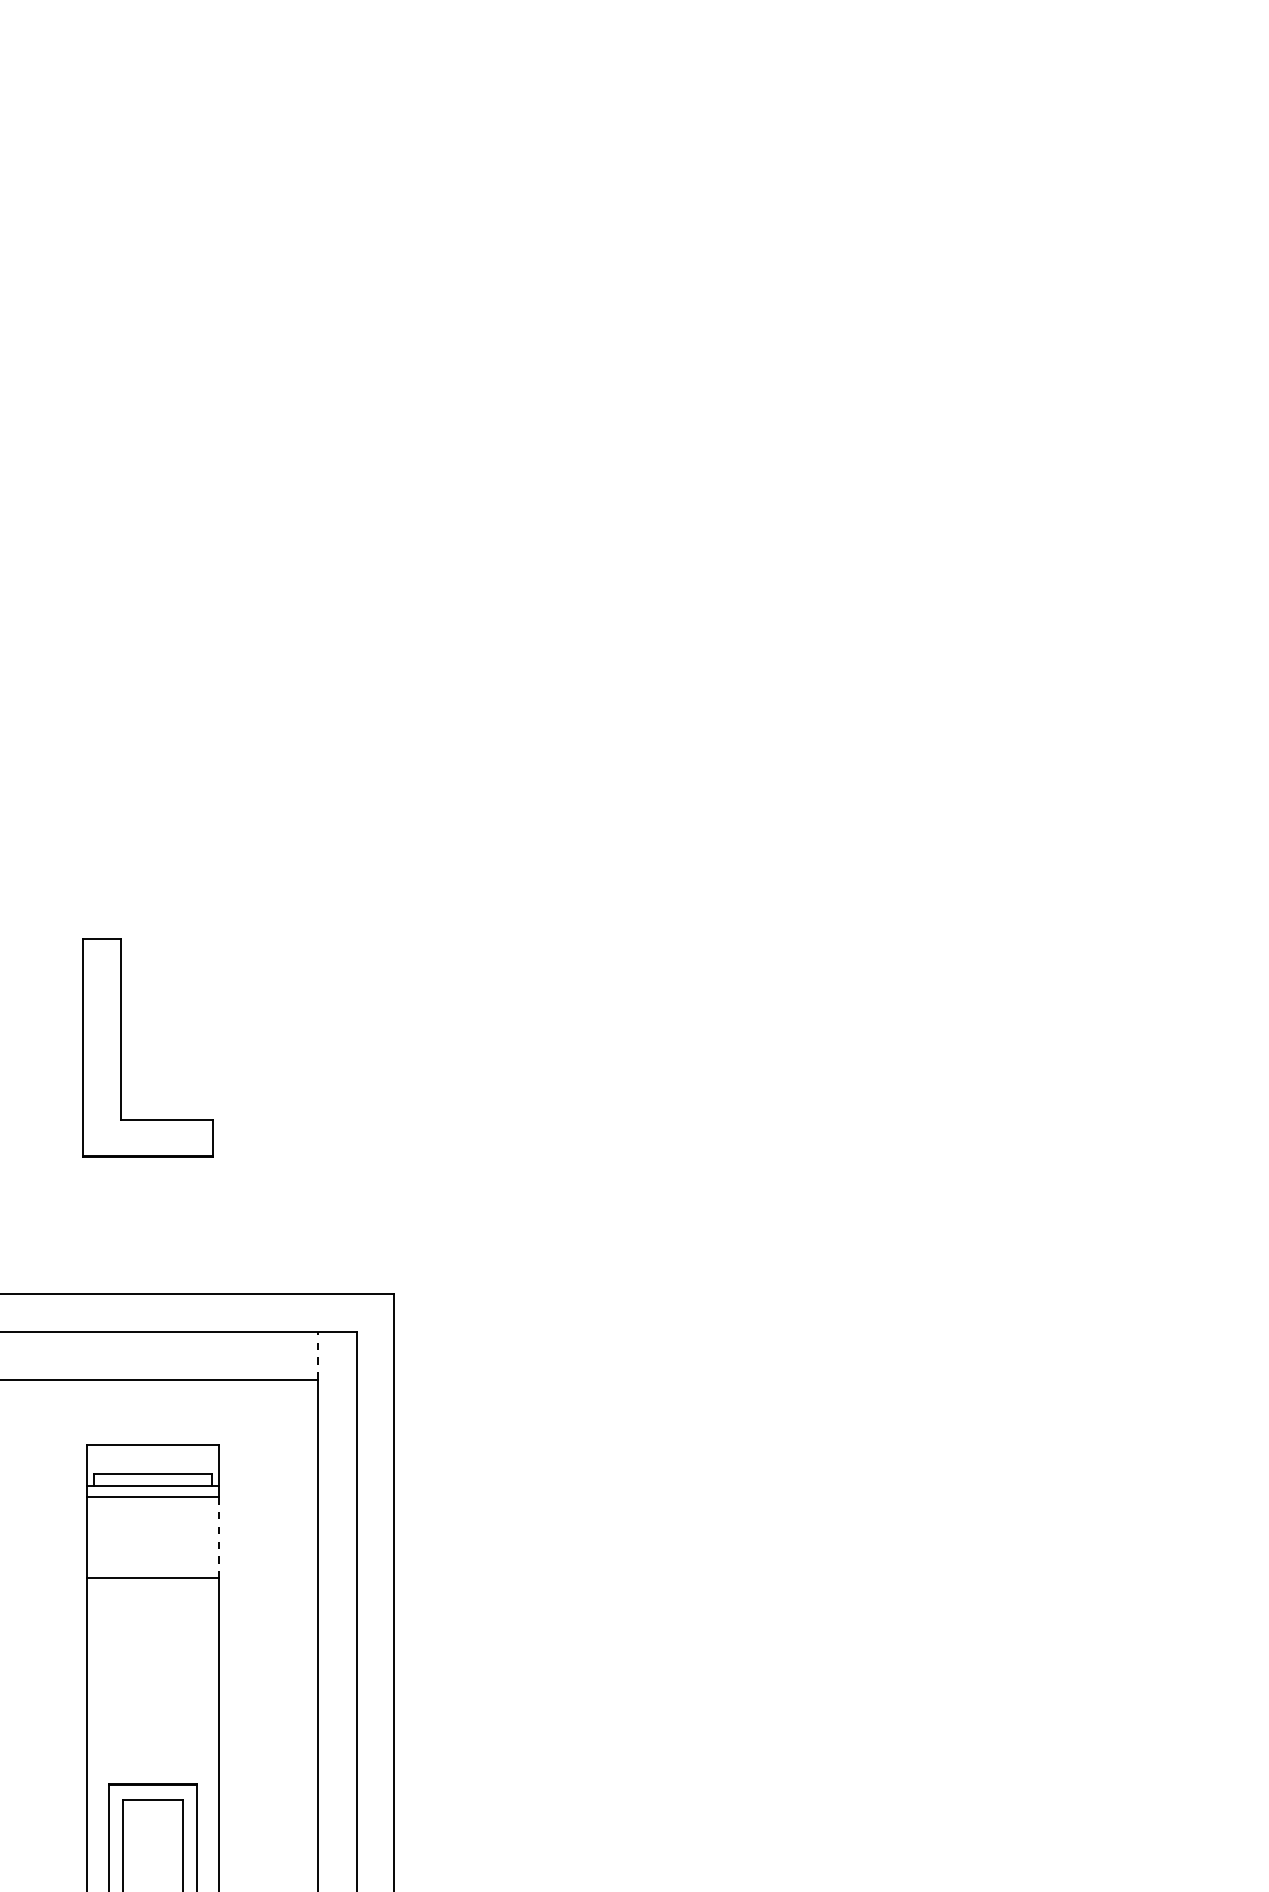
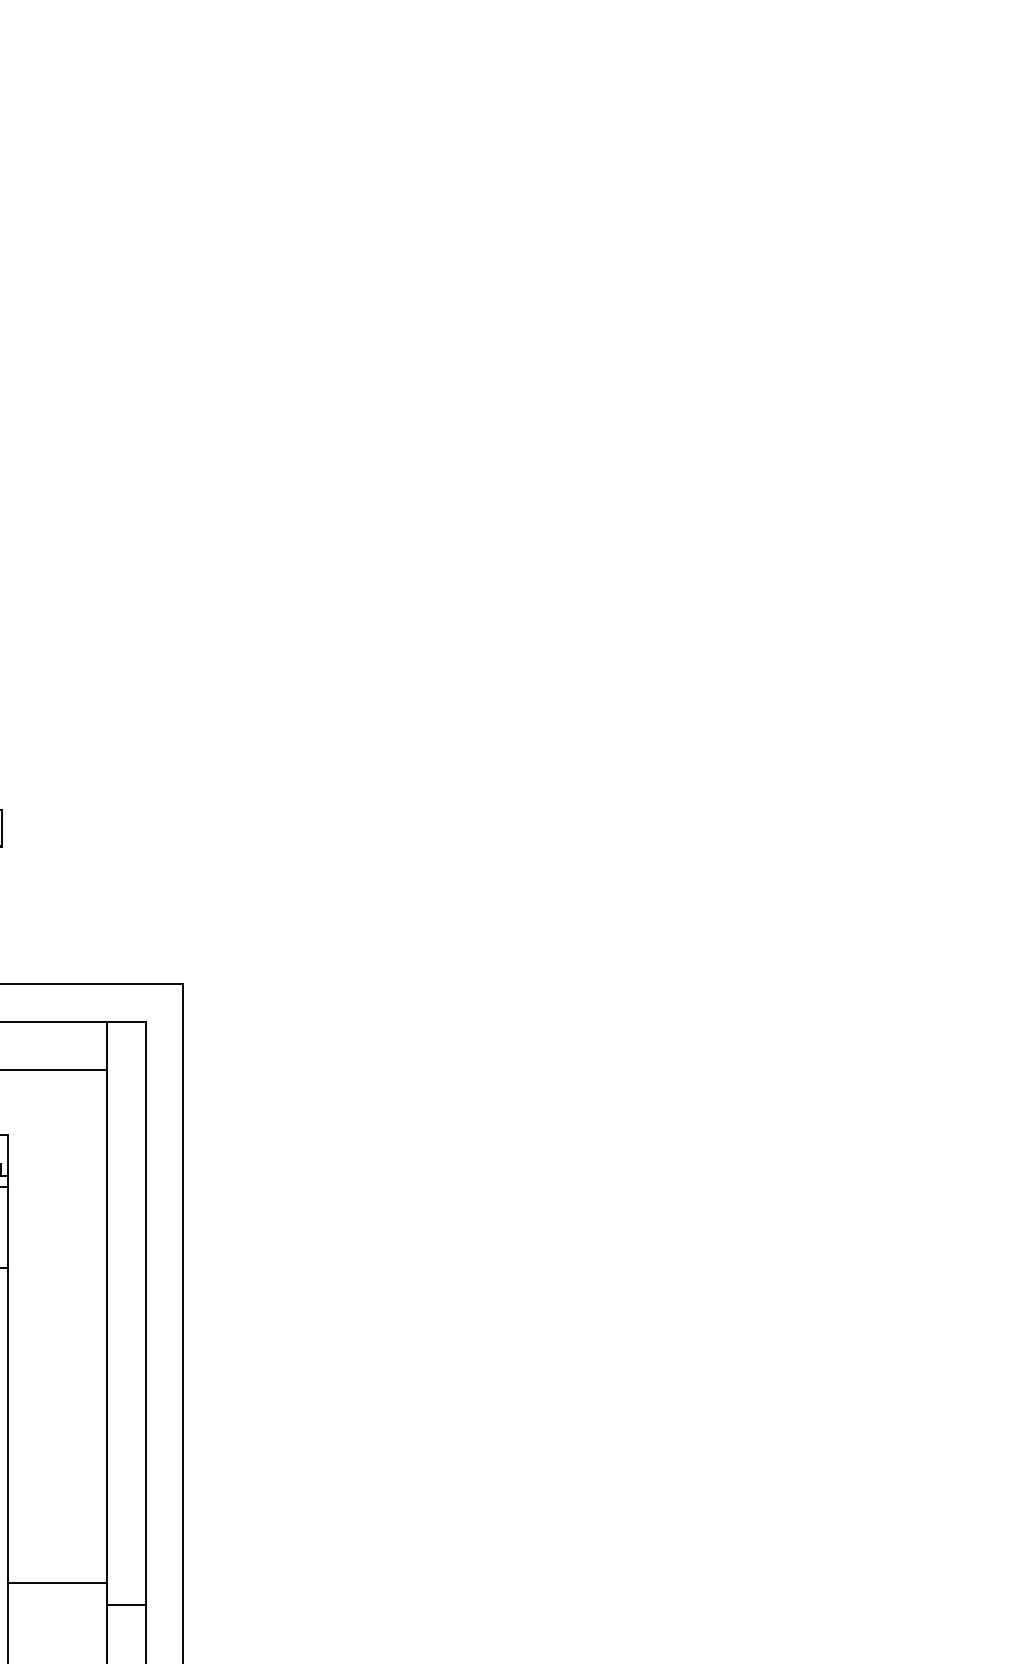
line: (318, 1355) -> (107, 1045), dashed -> solid
line: (219, 1537) -> (8, 1227), dashed -> solid

